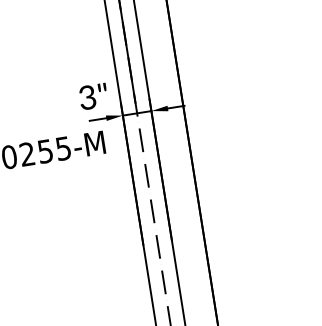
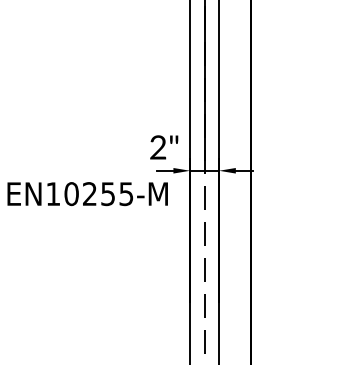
text: (88, 99) -> (158, 149), 3" -> 2"

